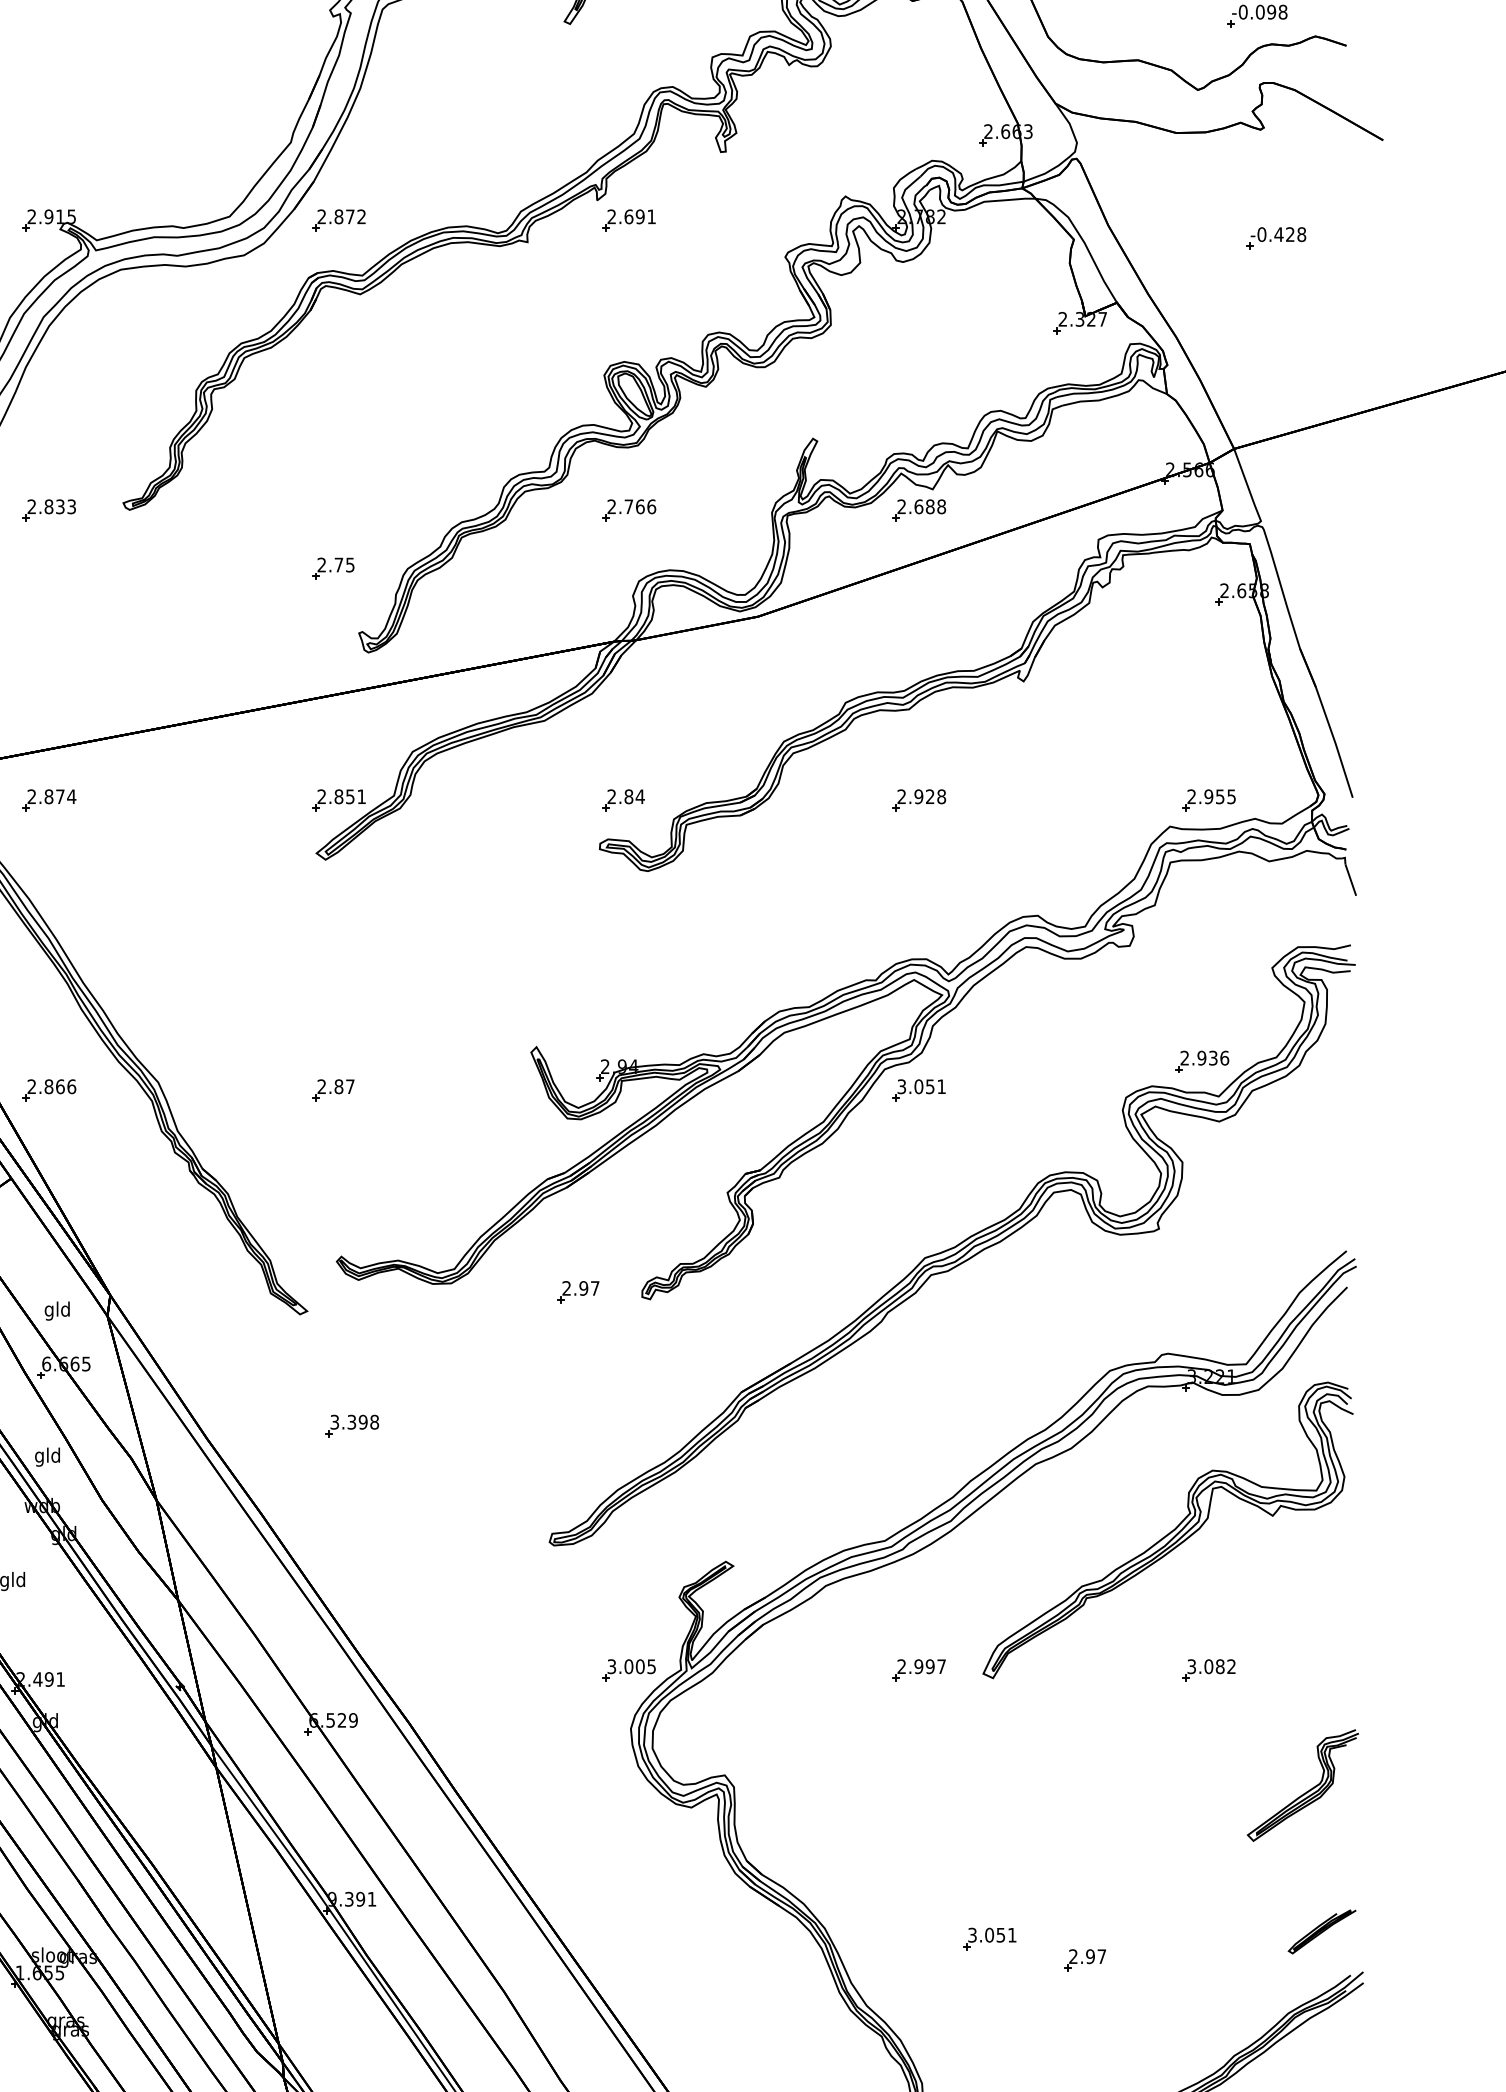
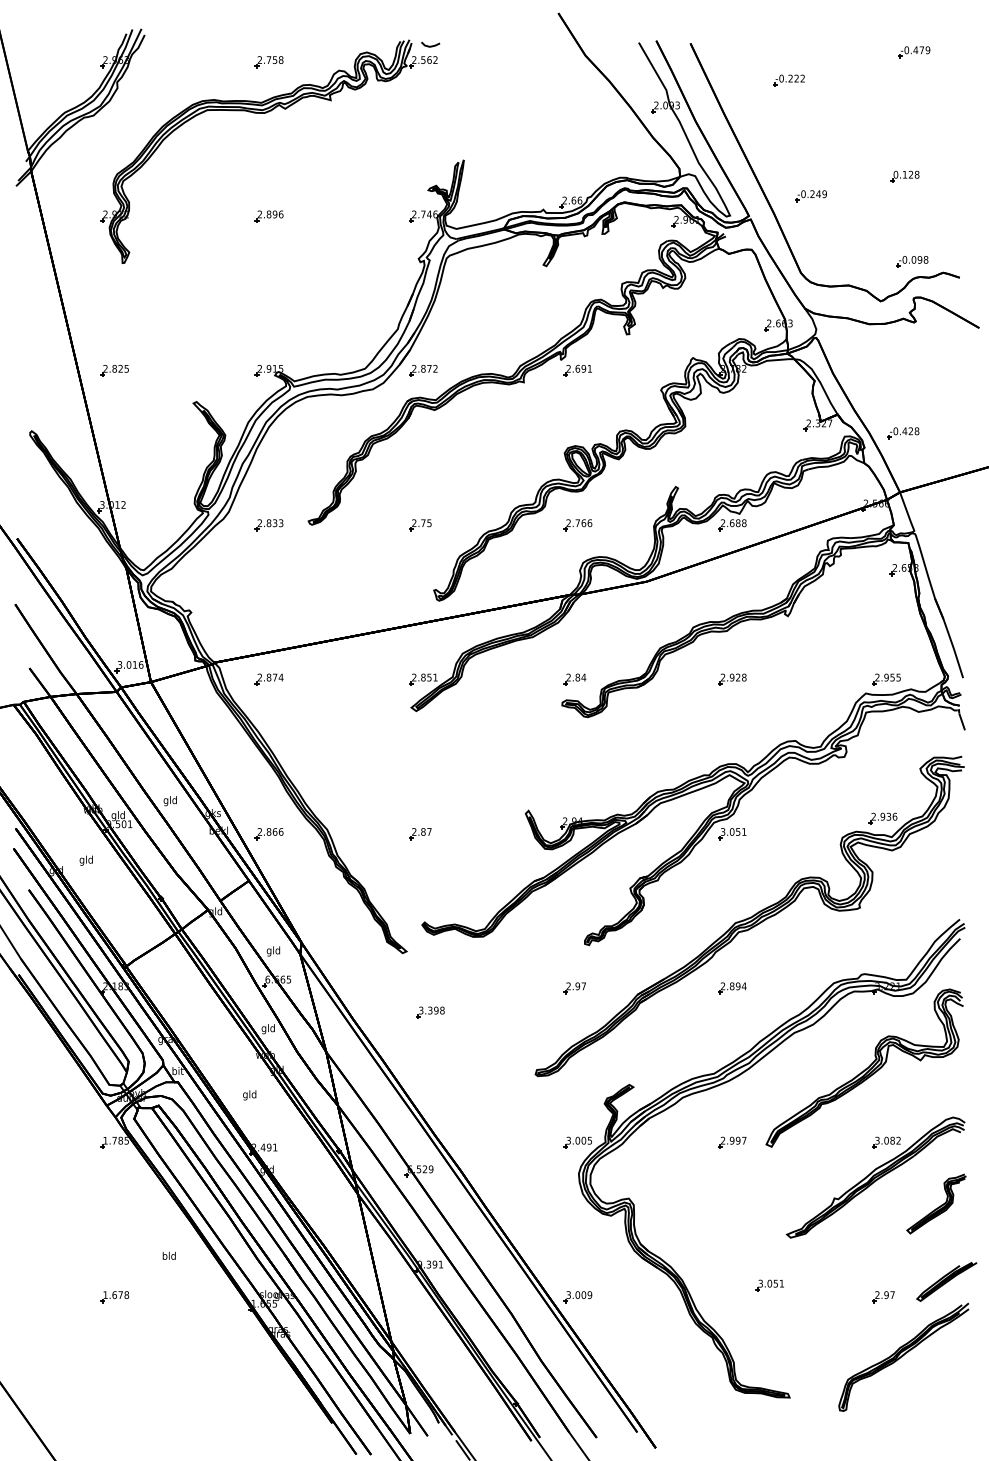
part: (1276, 238) -> (903, 433), moved
part: (333, 569) -> (420, 525), moved
part: (577, 1292) -> (574, 988), moved
part: (919, 1380) -> (732, 988), added
part: (1188, 1735) -> (875, 1177), added
part: (1321, 1931) -> (946, 1281), size x1.67
part: (628, 1961) -> (577, 1297), added
part: (1084, 1961) -> (883, 1297), moved

